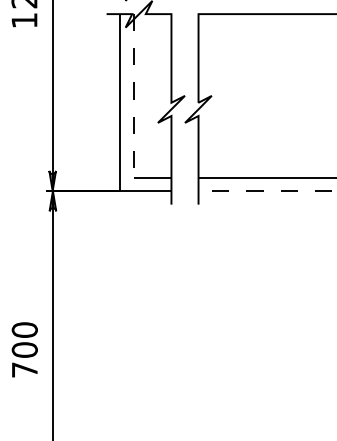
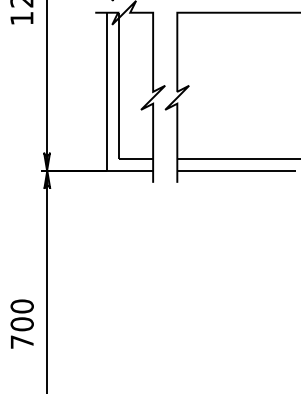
line: (133, 95) -> (119, 85), dashed -> solid
line: (265, 191) -> (237, 171), dashed -> solid
text: (24, 349) -> (21, 323), moved

